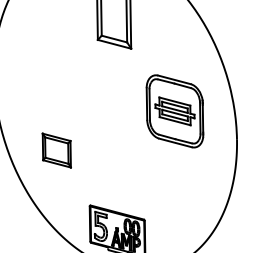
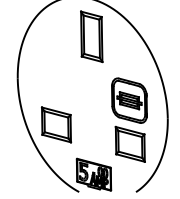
part: (56, 149) -> (56, 124), size x1.67
part: (175, 180) -> (129, 143), added

